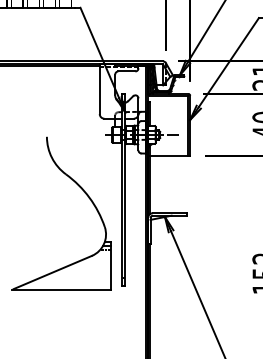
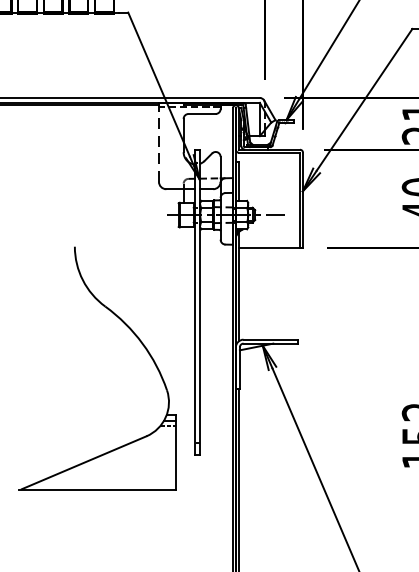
line: (99, 89) -> (158, 142), solid -> dashed
part: (84, 193) -> (134, 336), moved

